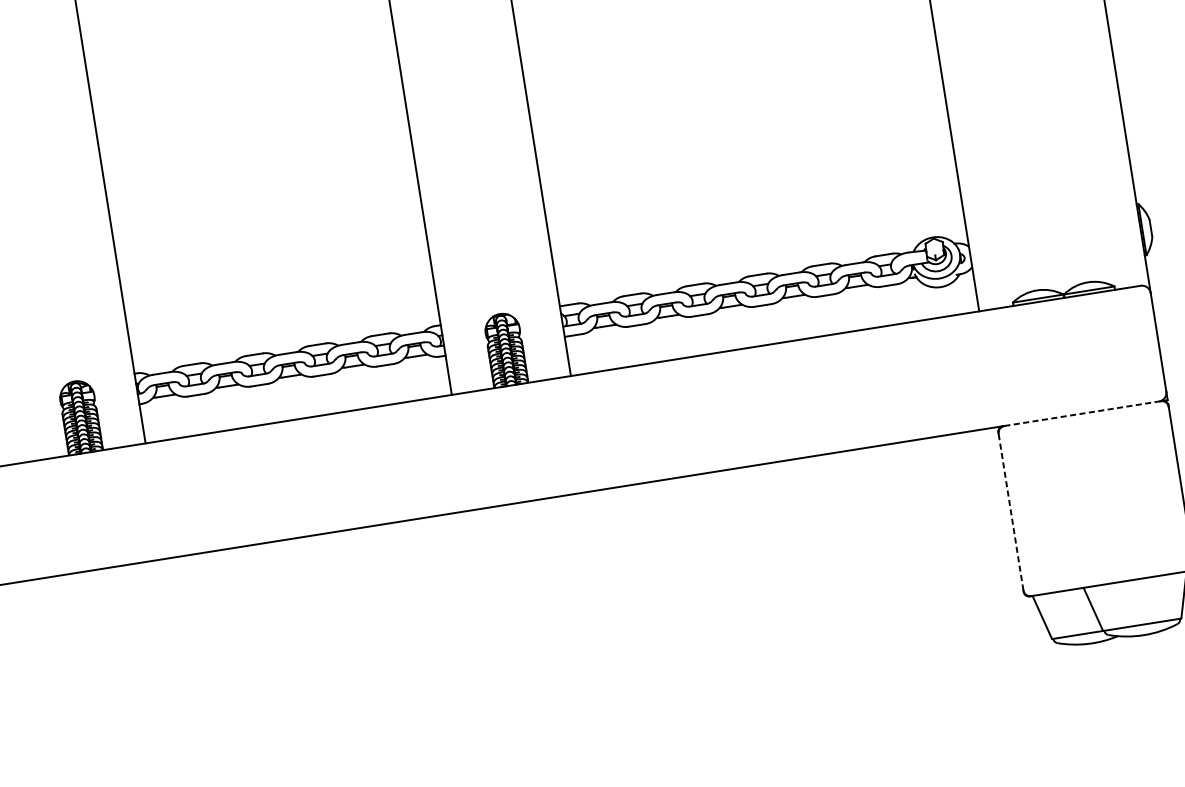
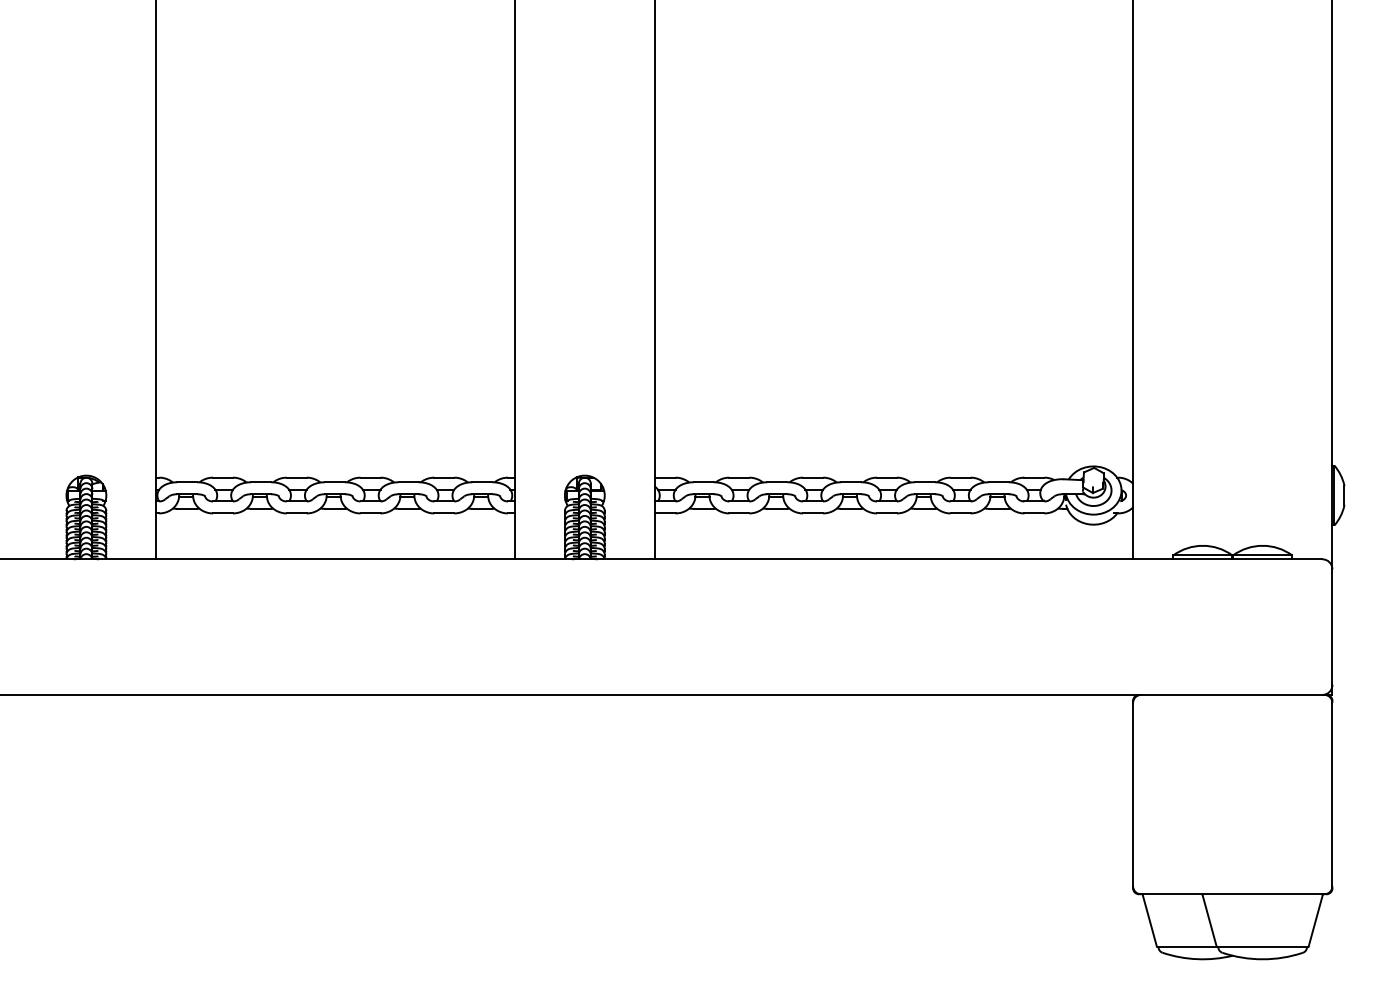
line: (1082, 413) -> (1232, 694), dashed -> solid
line: (1011, 512) -> (1133, 794), dashed -> solid

